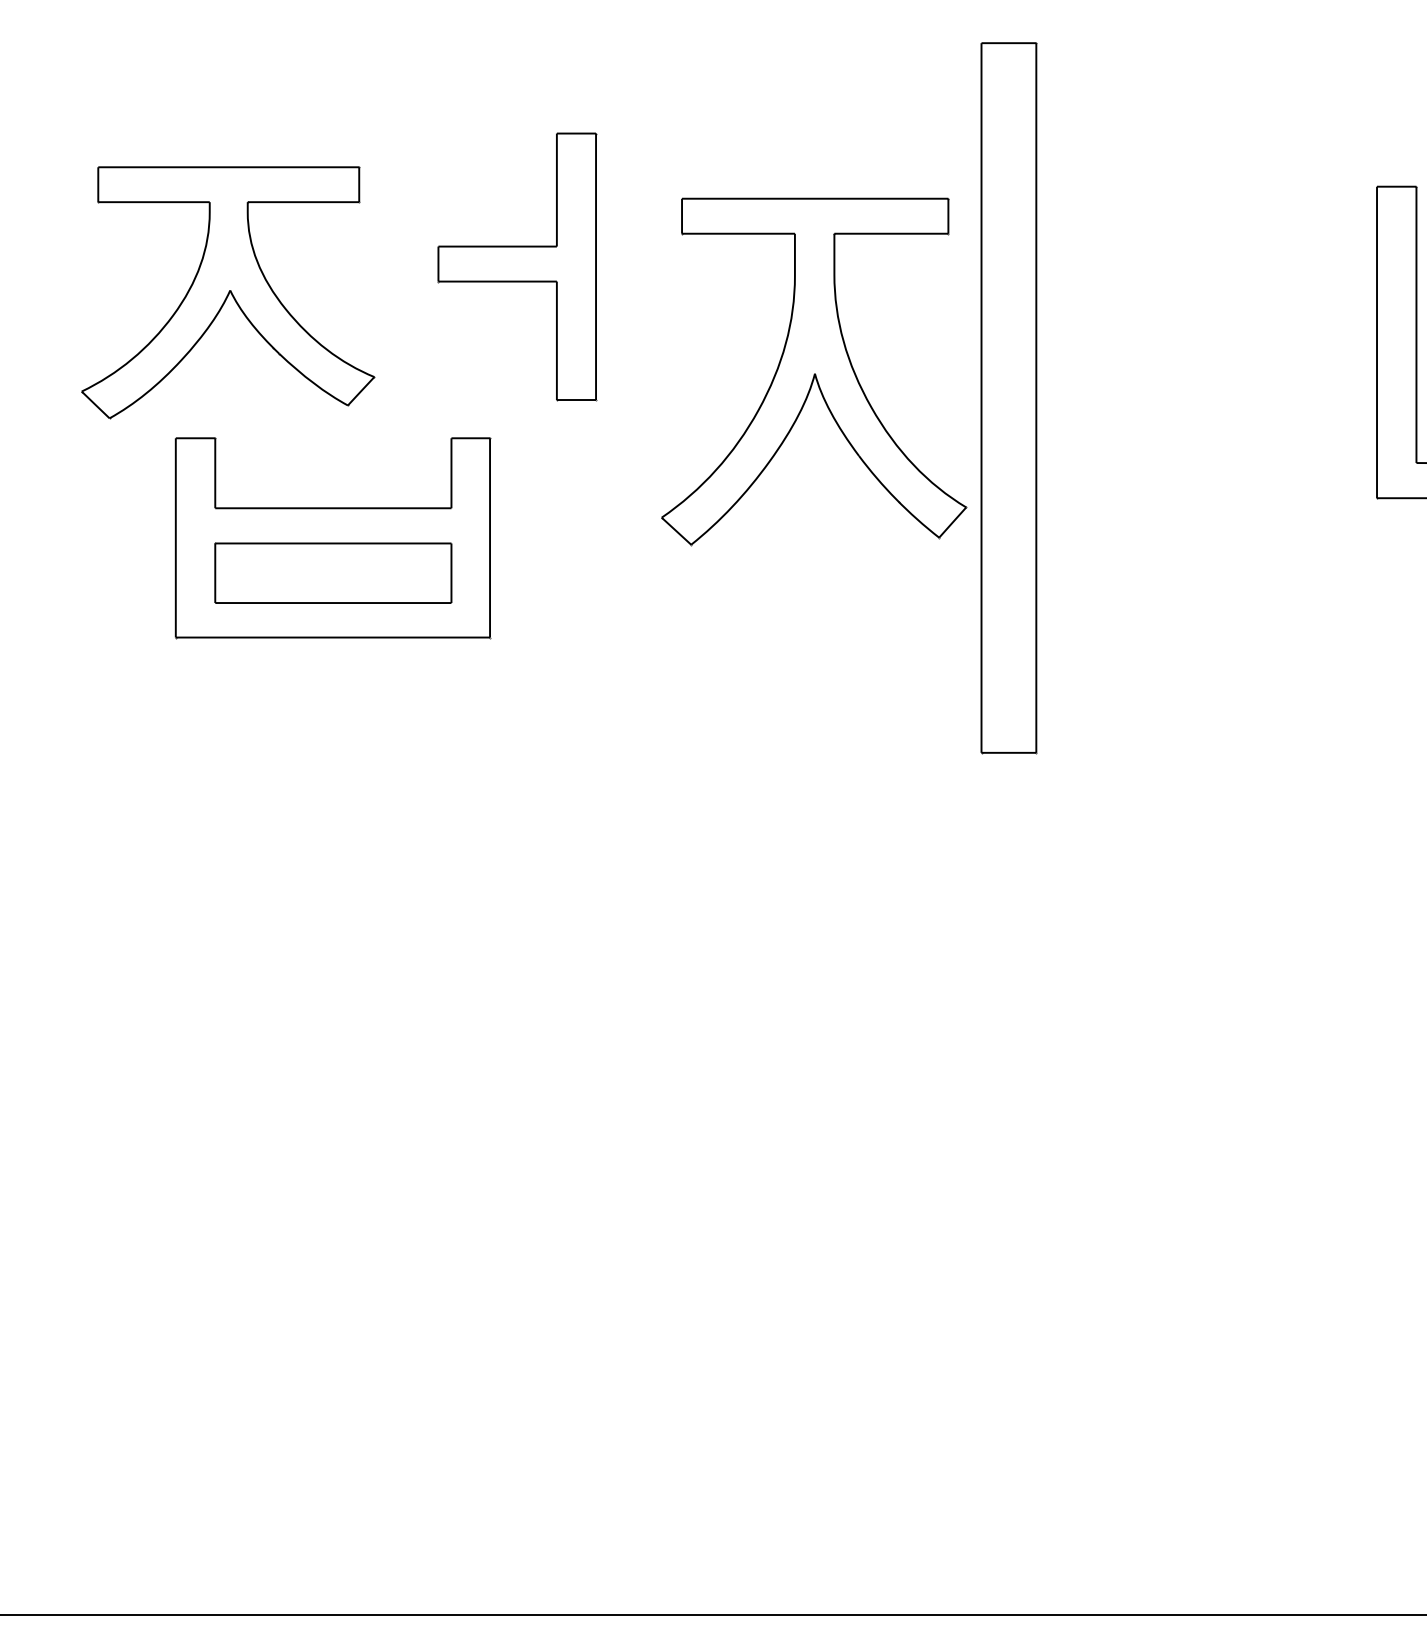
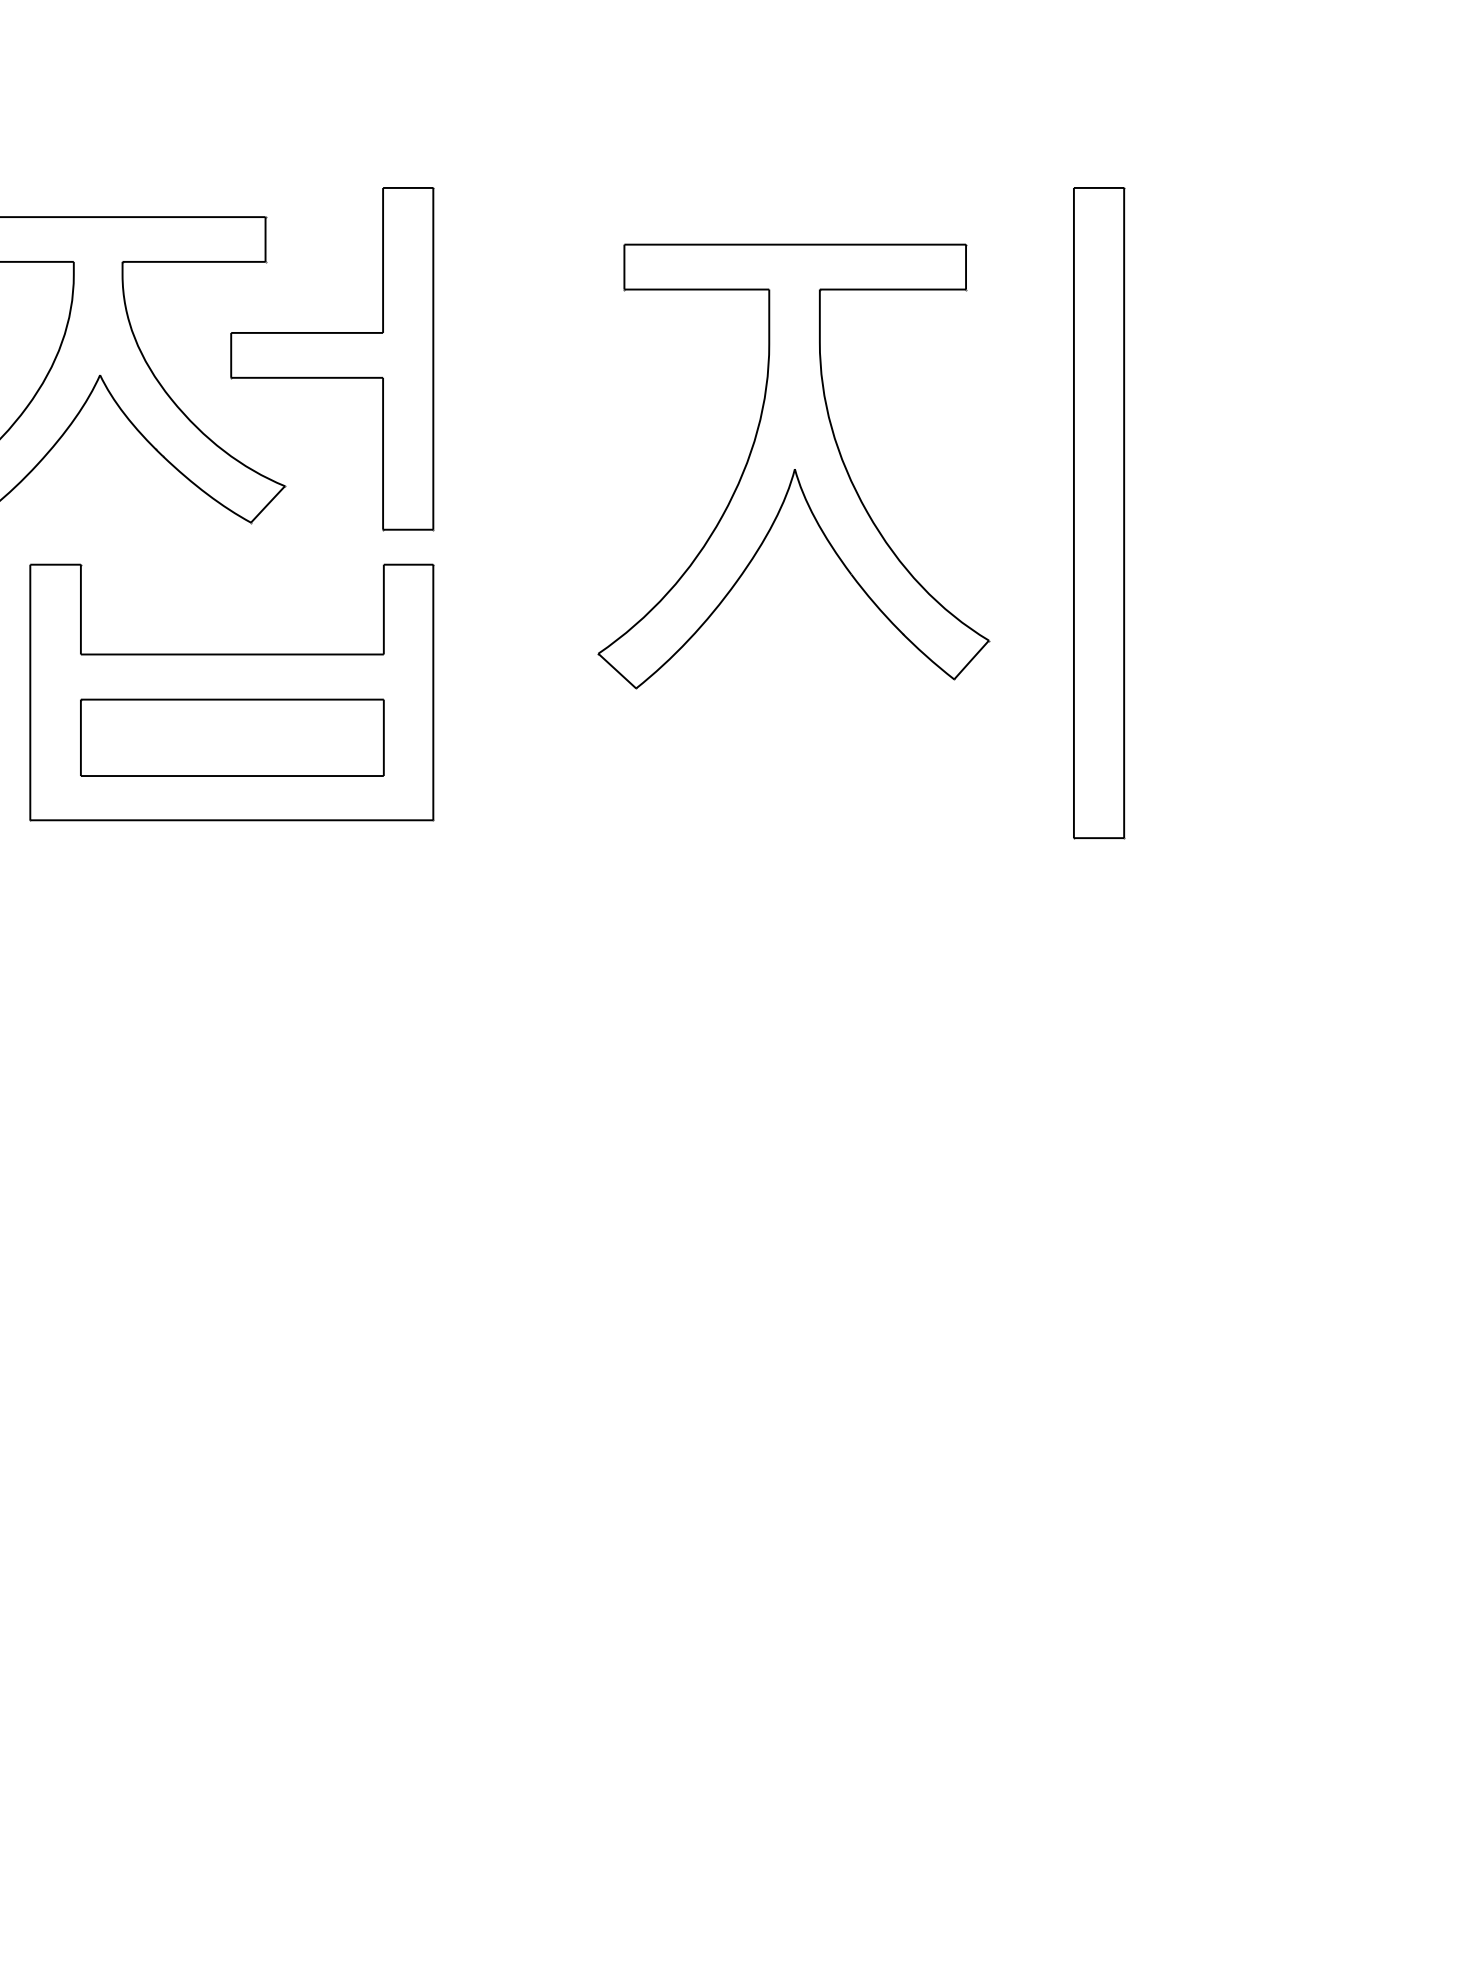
part: (517, 266) -> (332, 358), moved
part: (814, 371) -> (794, 466), moved
part: (1009, 397) -> (1099, 512), size x0.71

